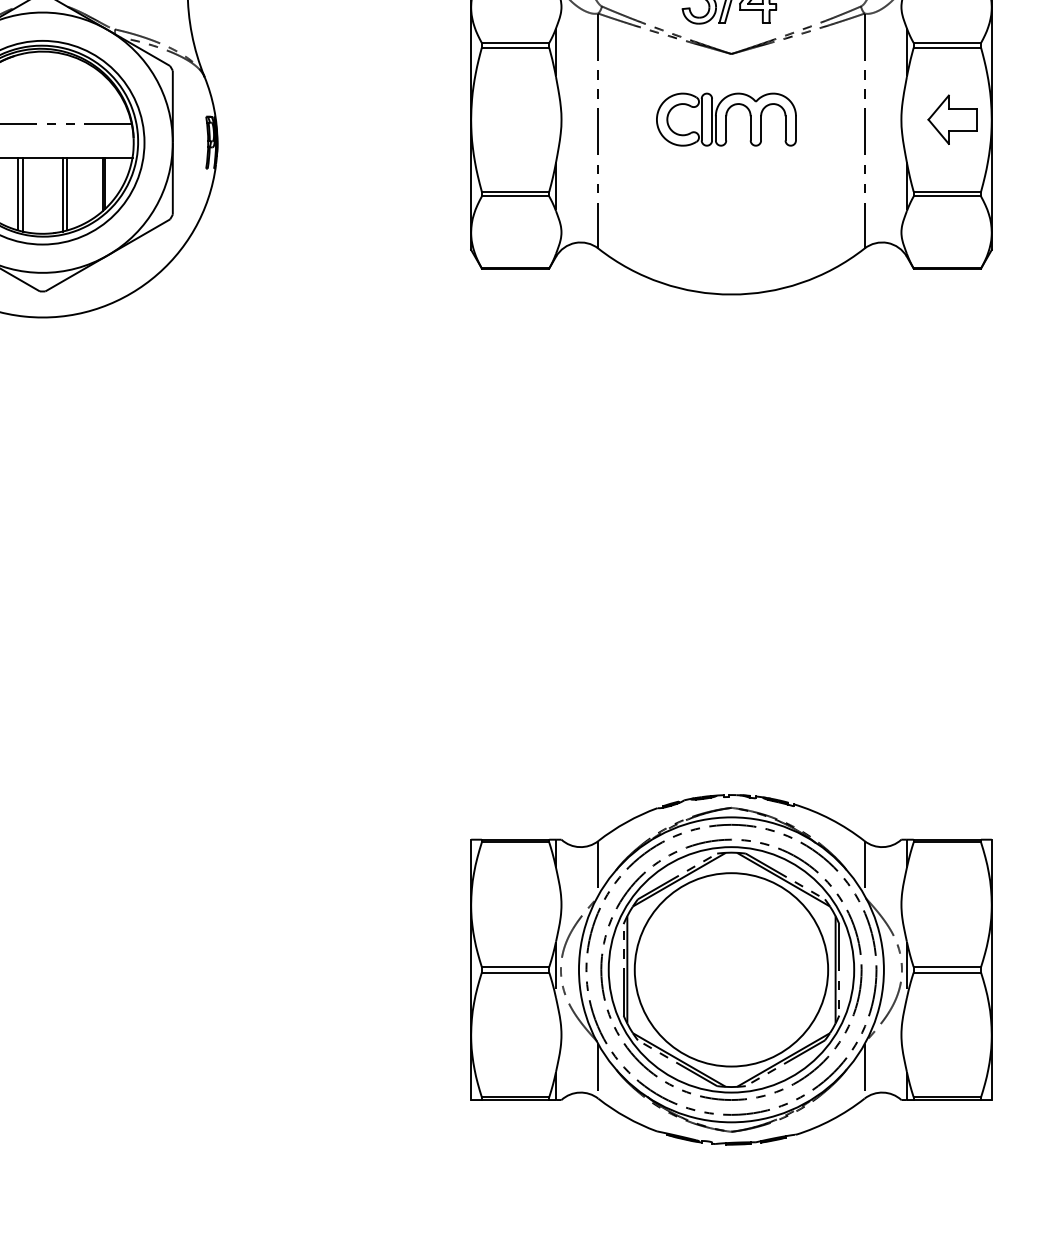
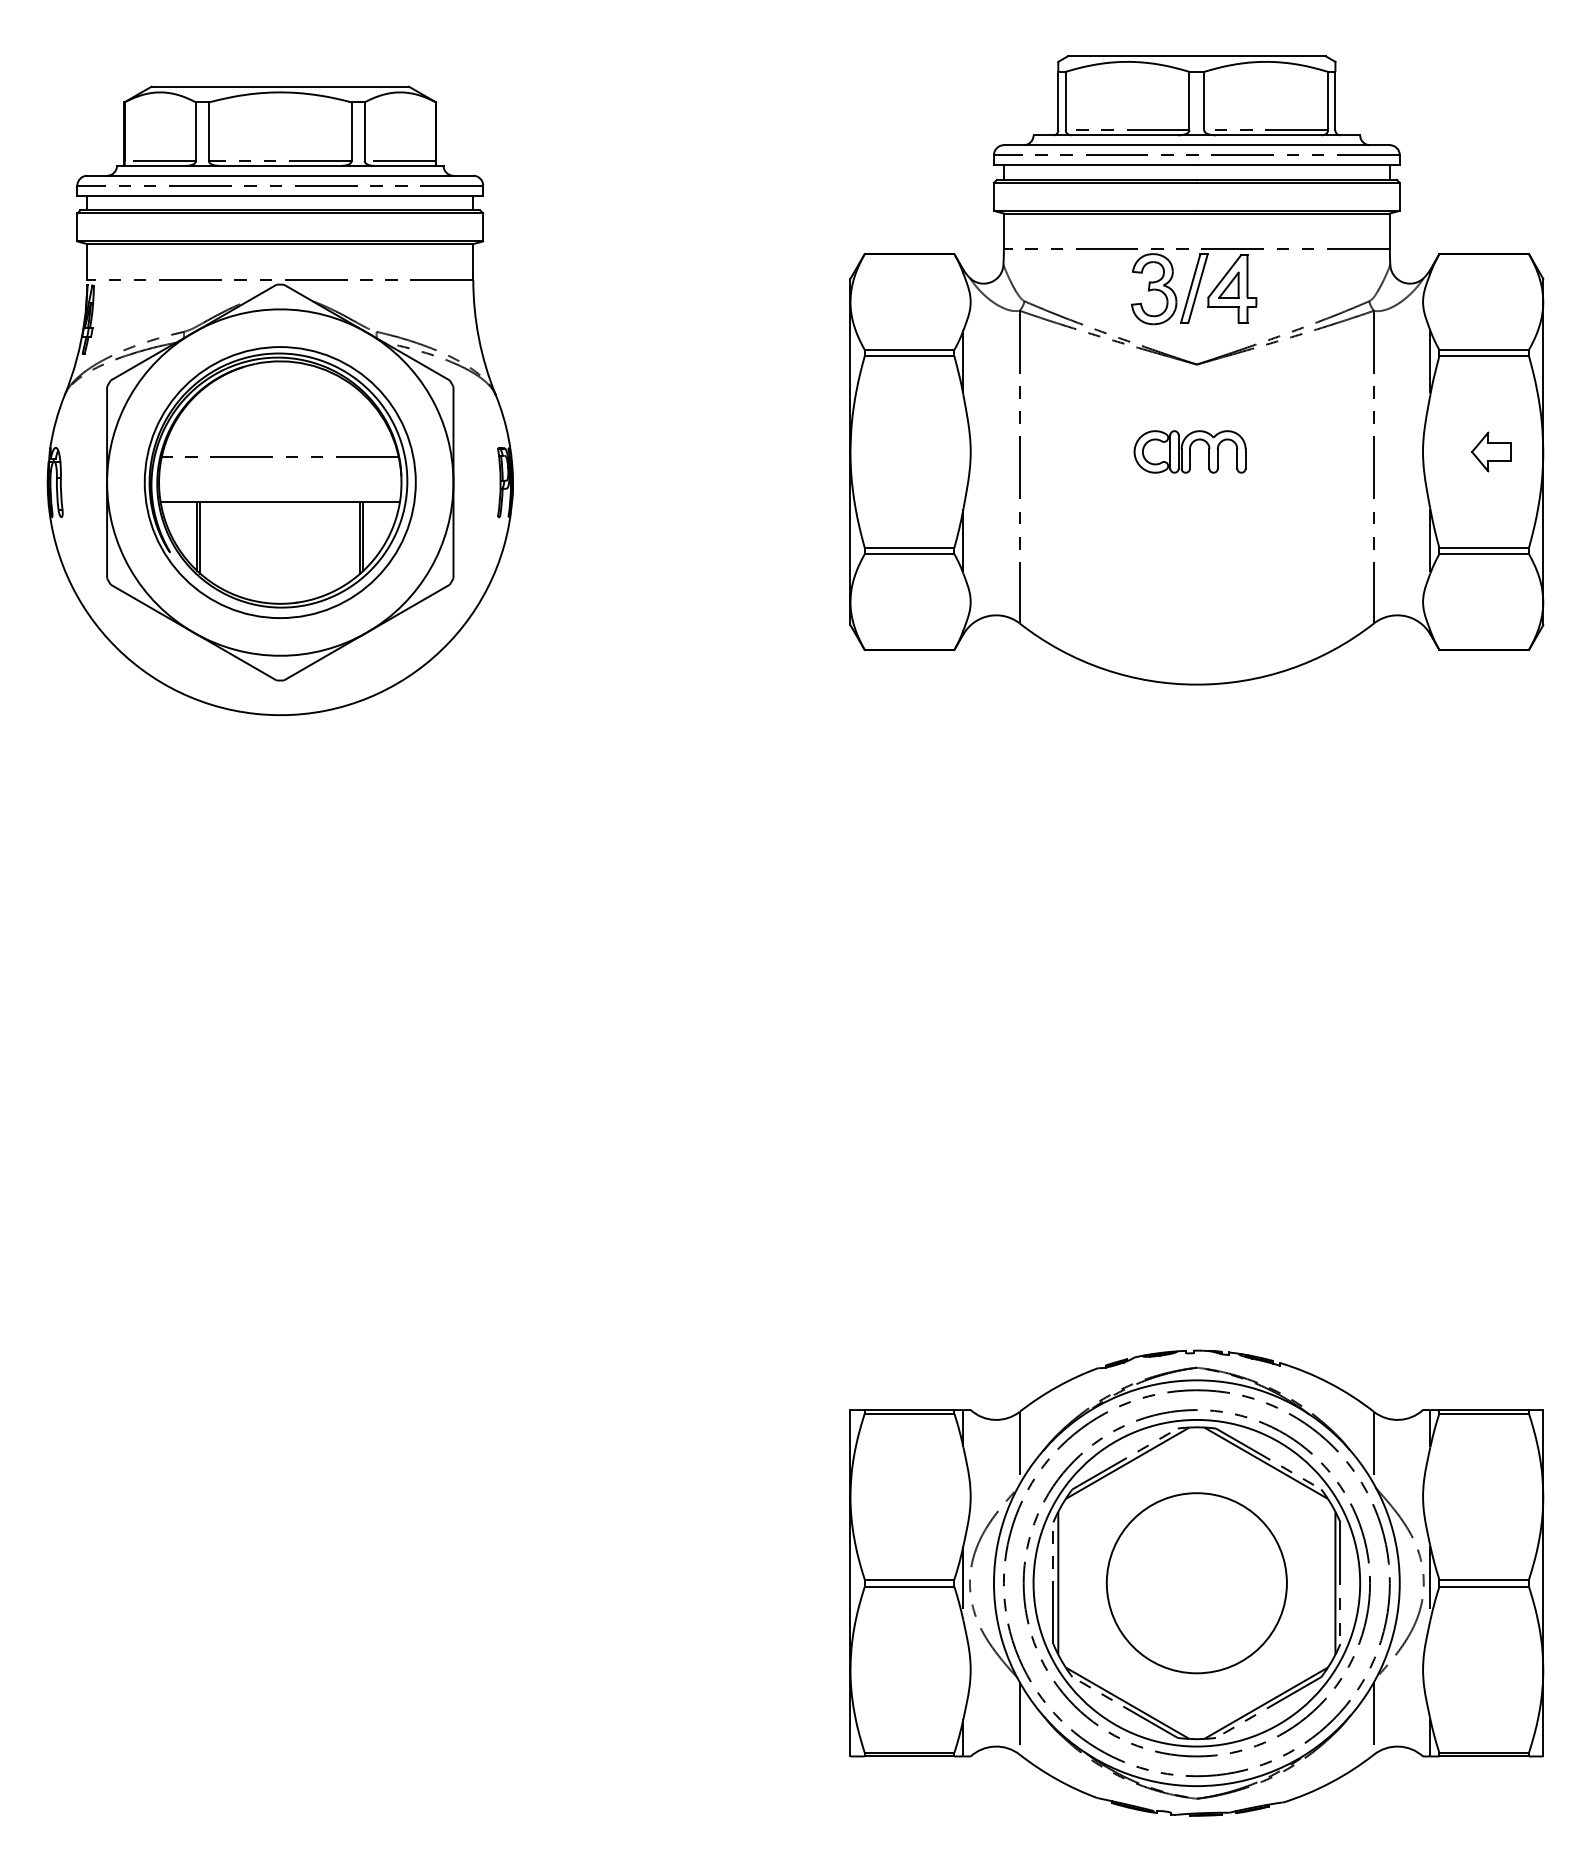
part: (725, 119) -> (1189, 451), size x0.6
part: (952, 119) -> (1491, 451), size x0.6
line: (18, 193) -> (247, 550), removed
line: (67, 193) -> (313, 550), removed
line: (22, 194) -> (253, 551), removed
line: (62, 194) -> (306, 551), removed
circle: (731, 969) -> (1196, 1582), size x0.7

